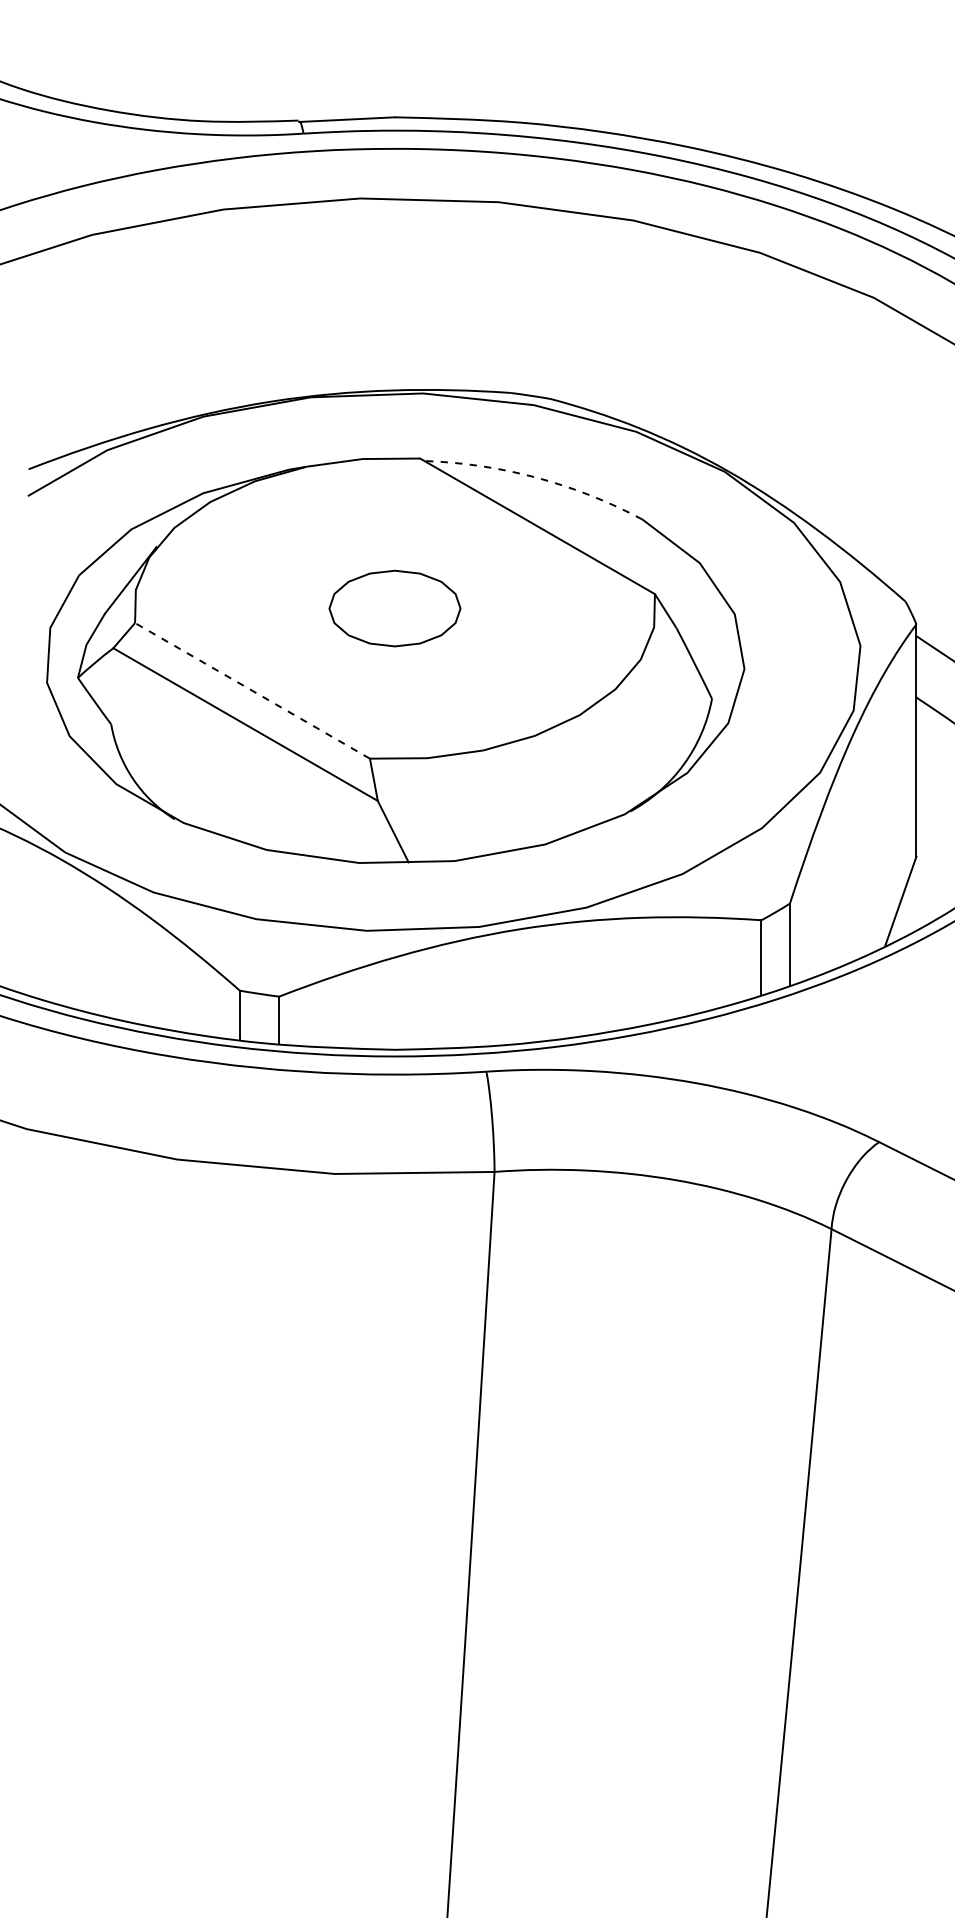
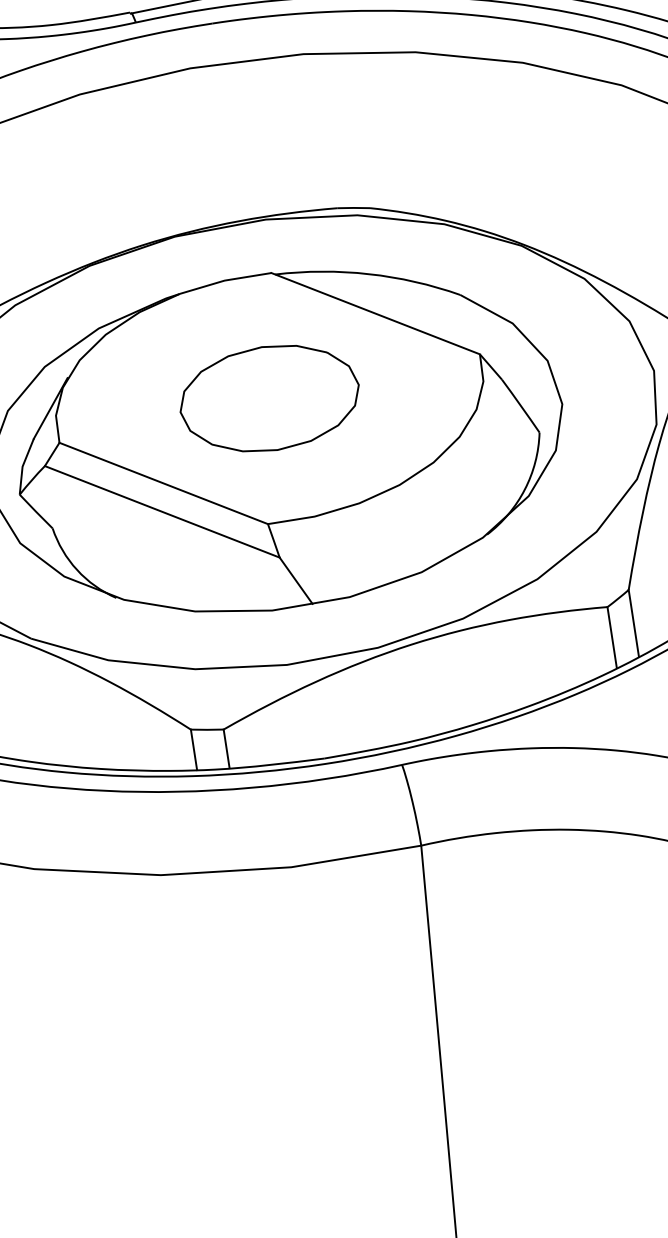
arc: (536, 477) -> (368, 273), dashed -> solid
part: (394, 608) -> (269, 398), size x1.67
line: (252, 690) -> (163, 483), dashed -> solid

